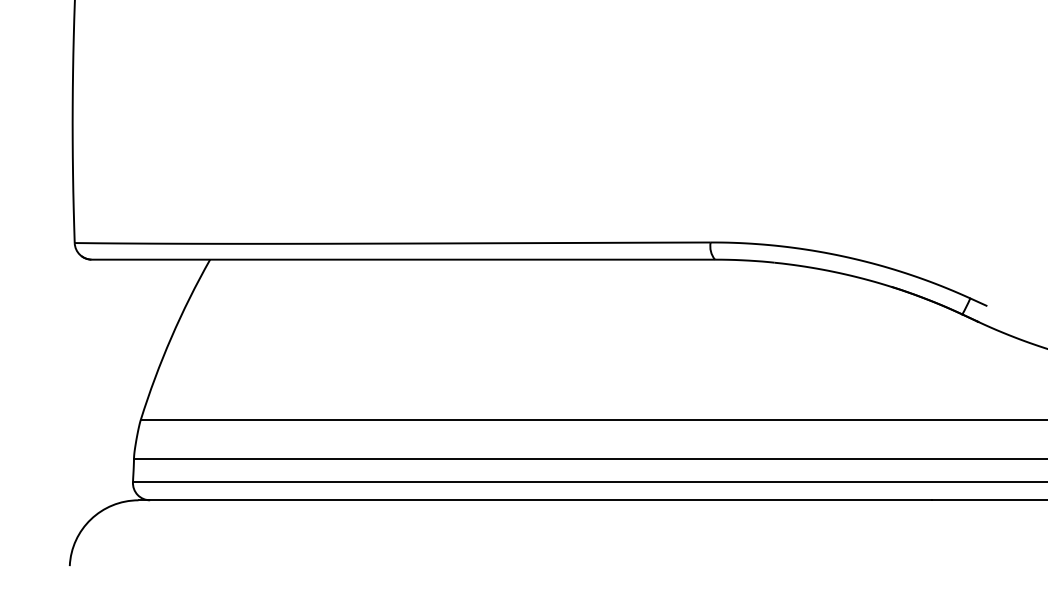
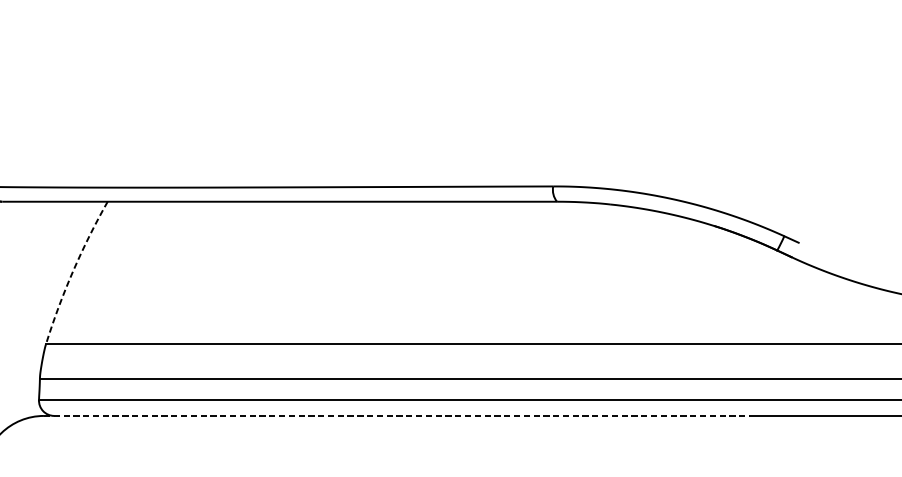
arc: (171, 337) -> (73, 271), solid -> dashed
line: (535, 500) -> (397, 416), solid -> dashed

